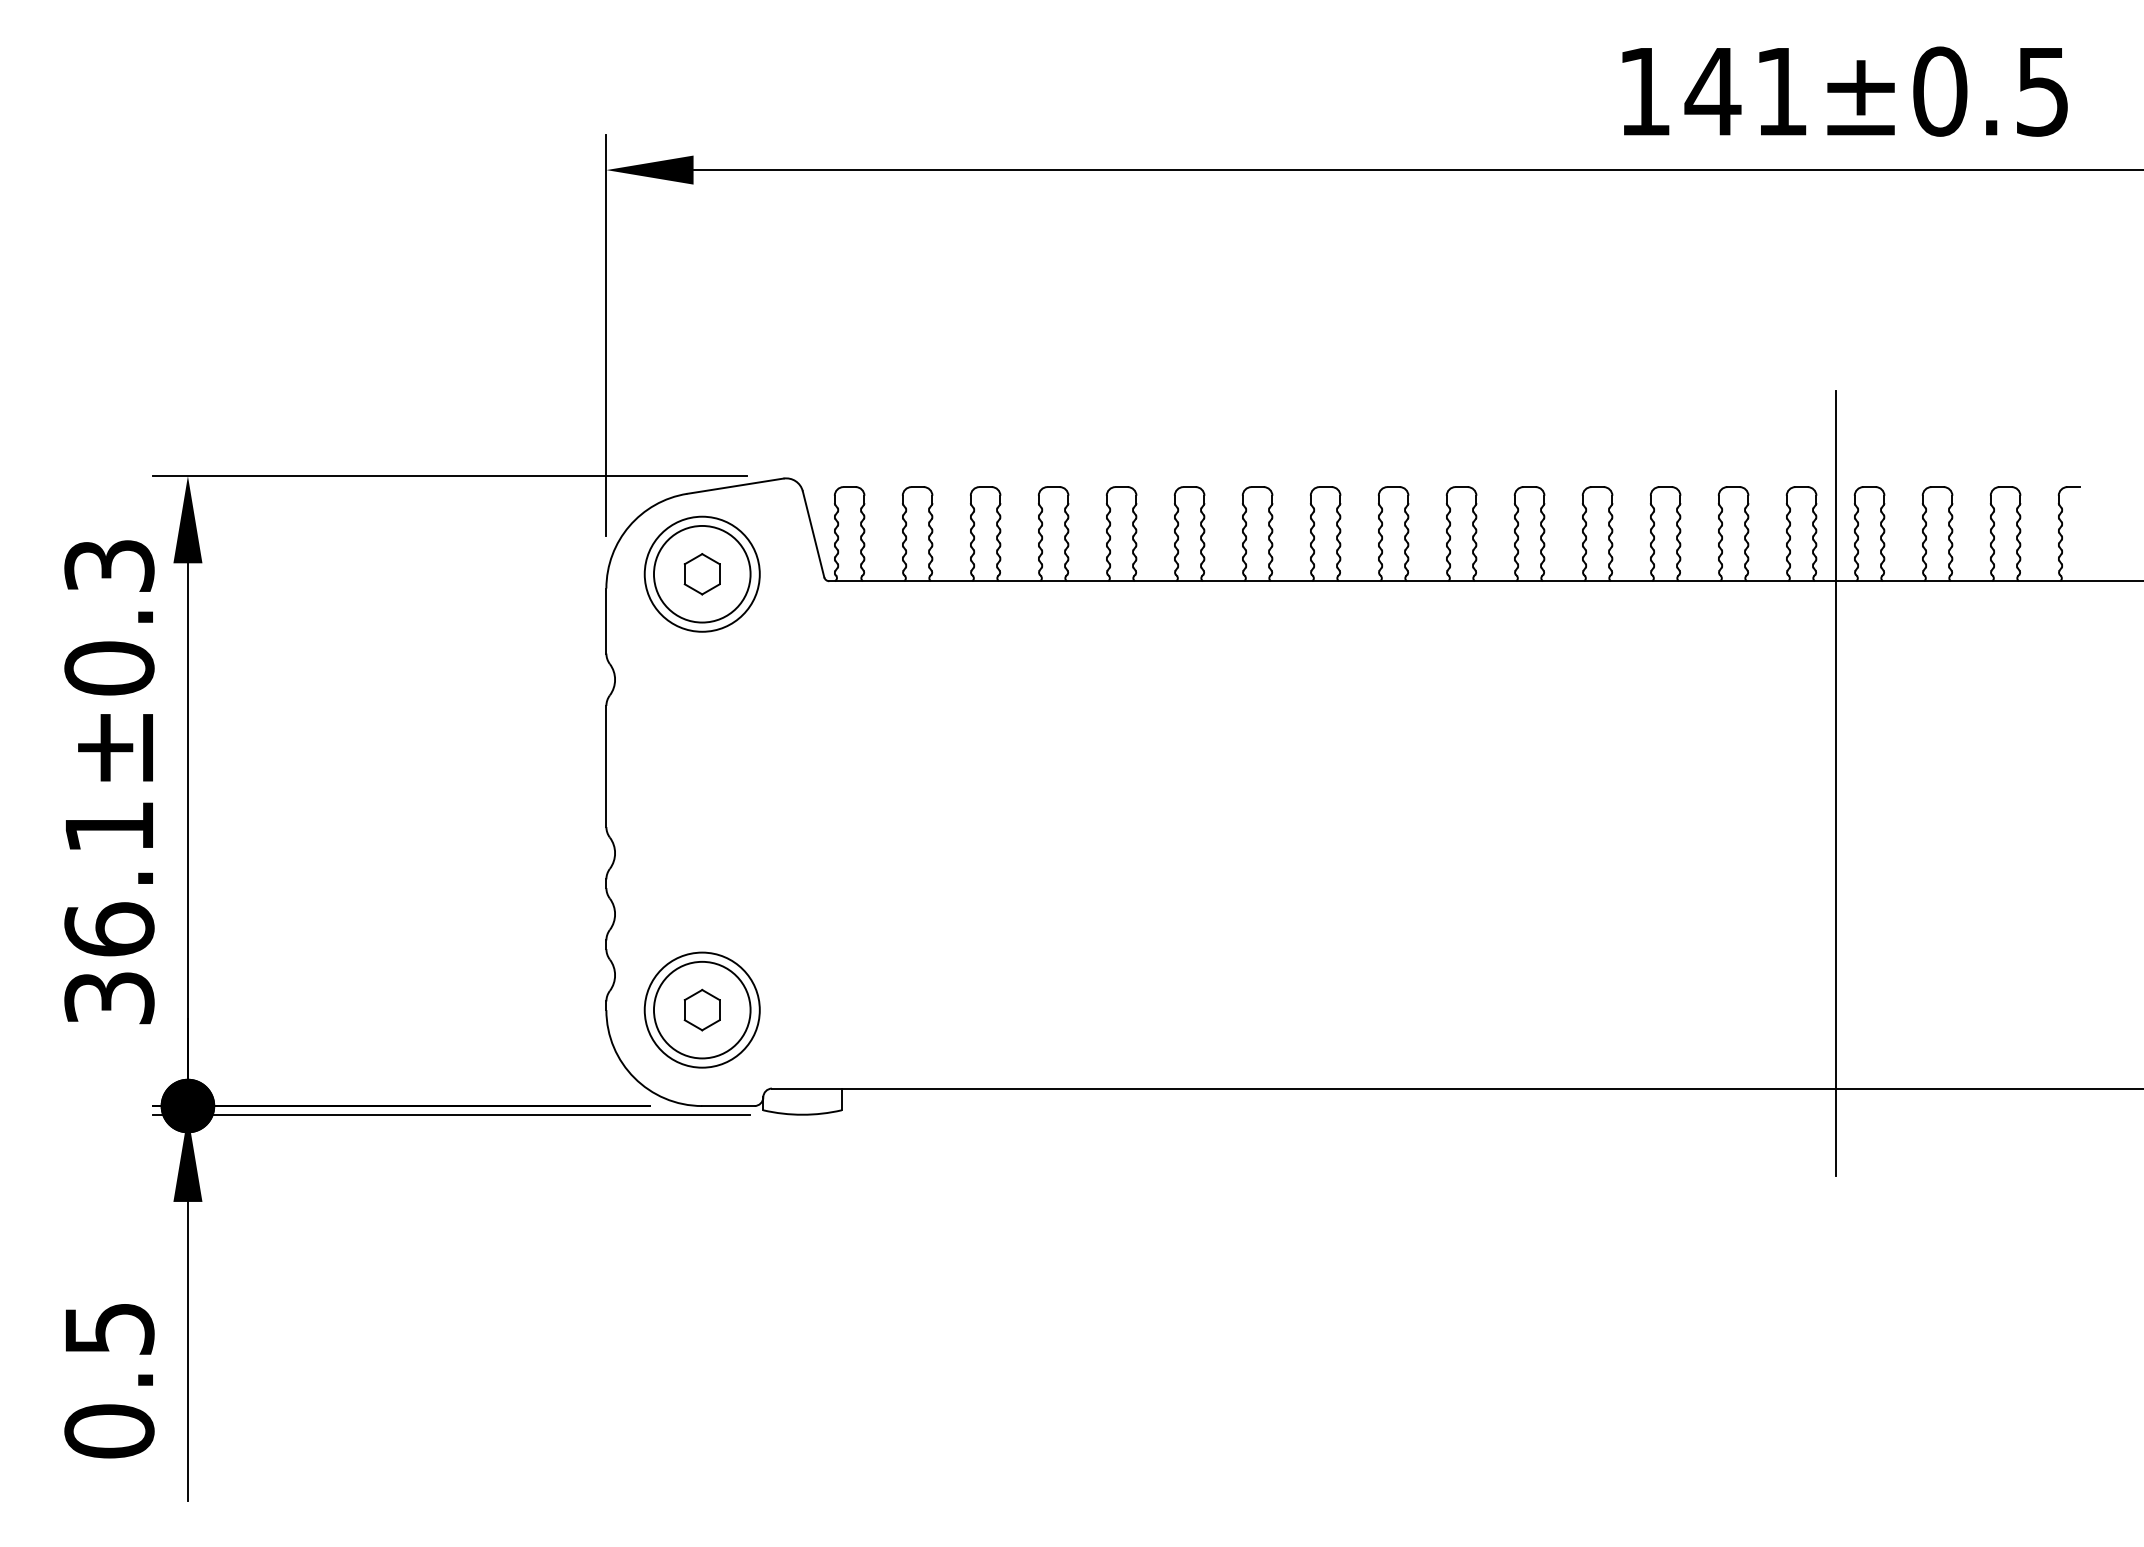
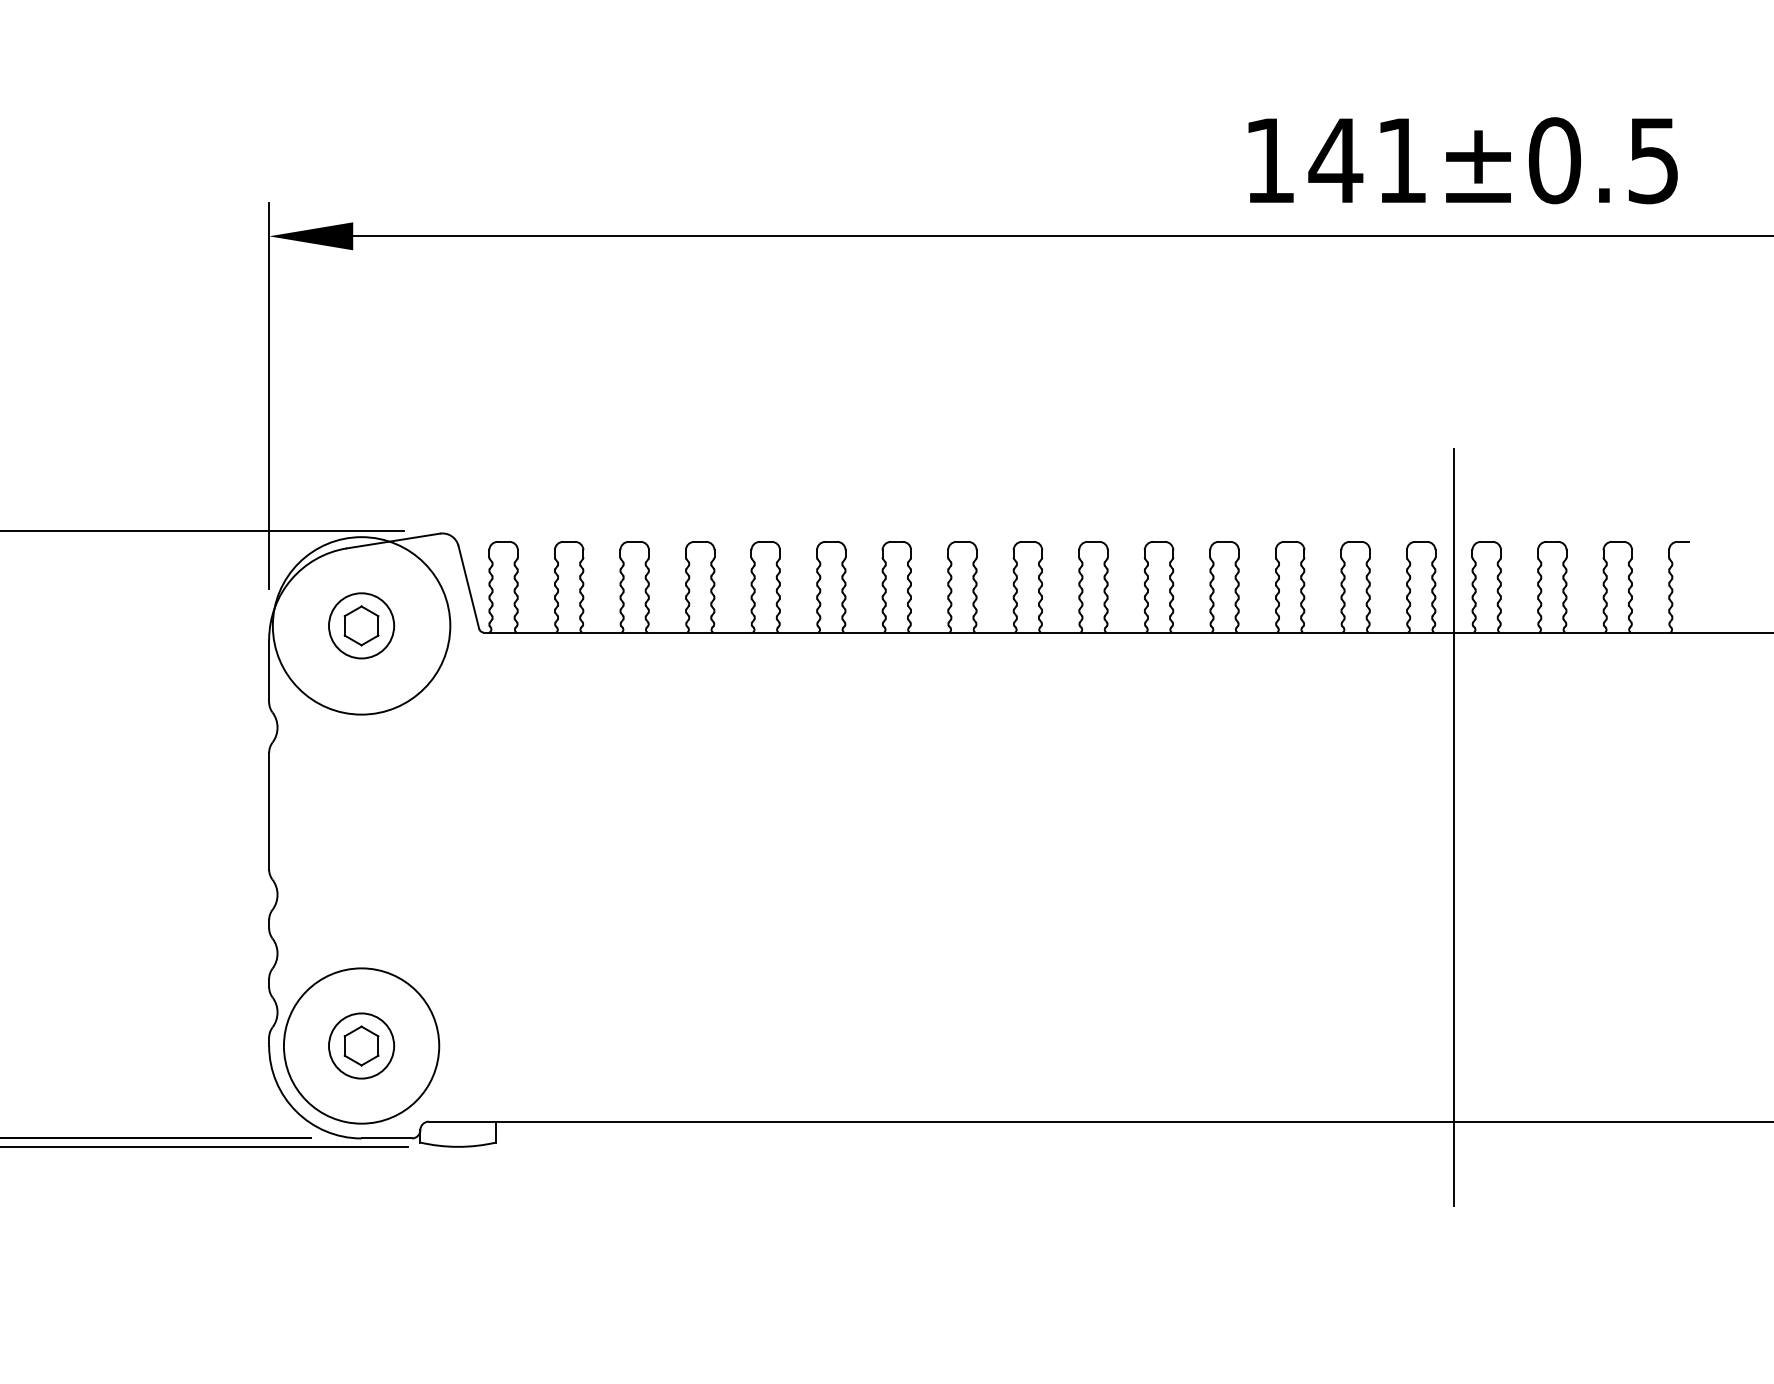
circle: (701, 573) -> (360, 625), size x0.7
circle: (701, 573) -> (360, 625), size x1.6
circle: (701, 1009) -> (360, 1045), size x0.7
circle: (701, 1009) -> (360, 1045), size x1.4

